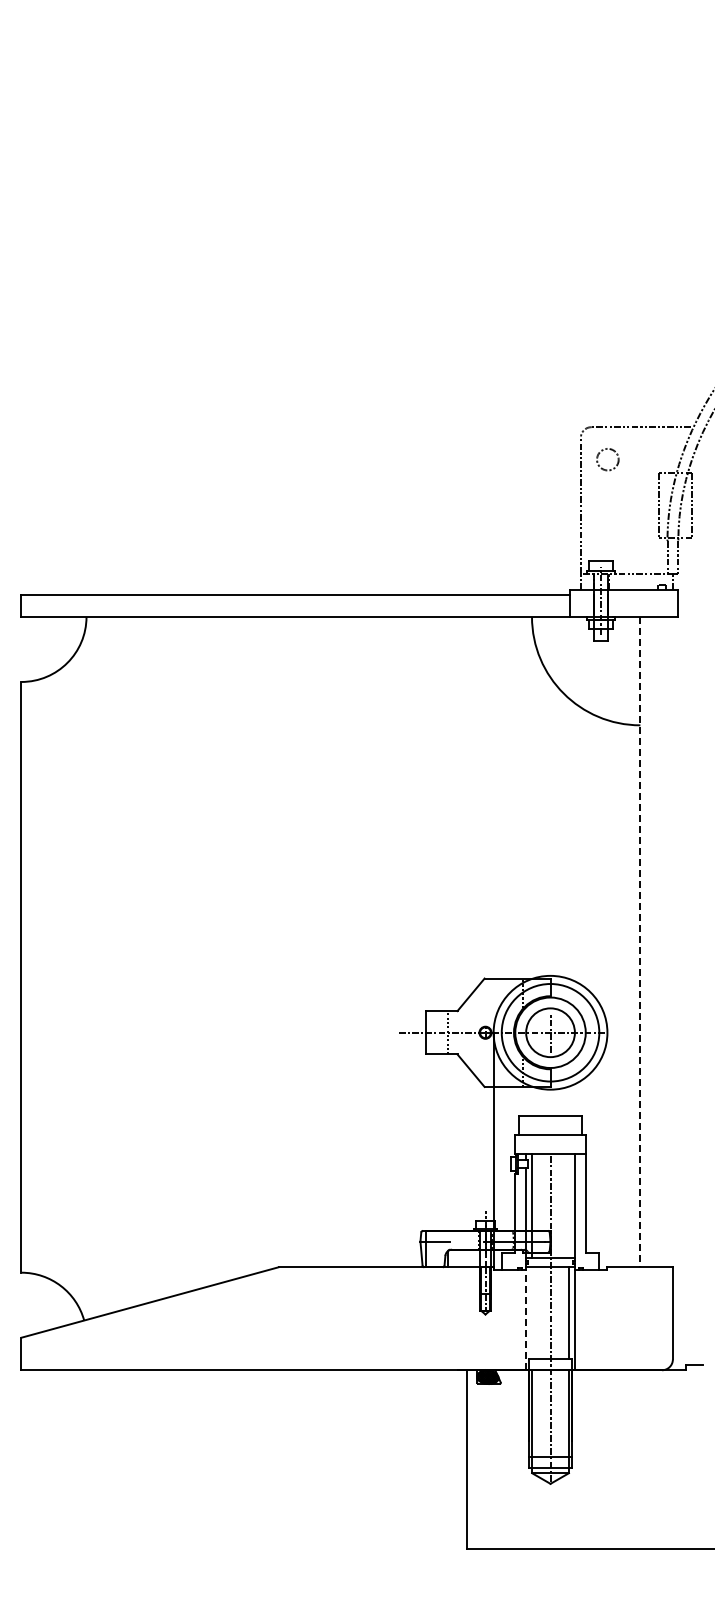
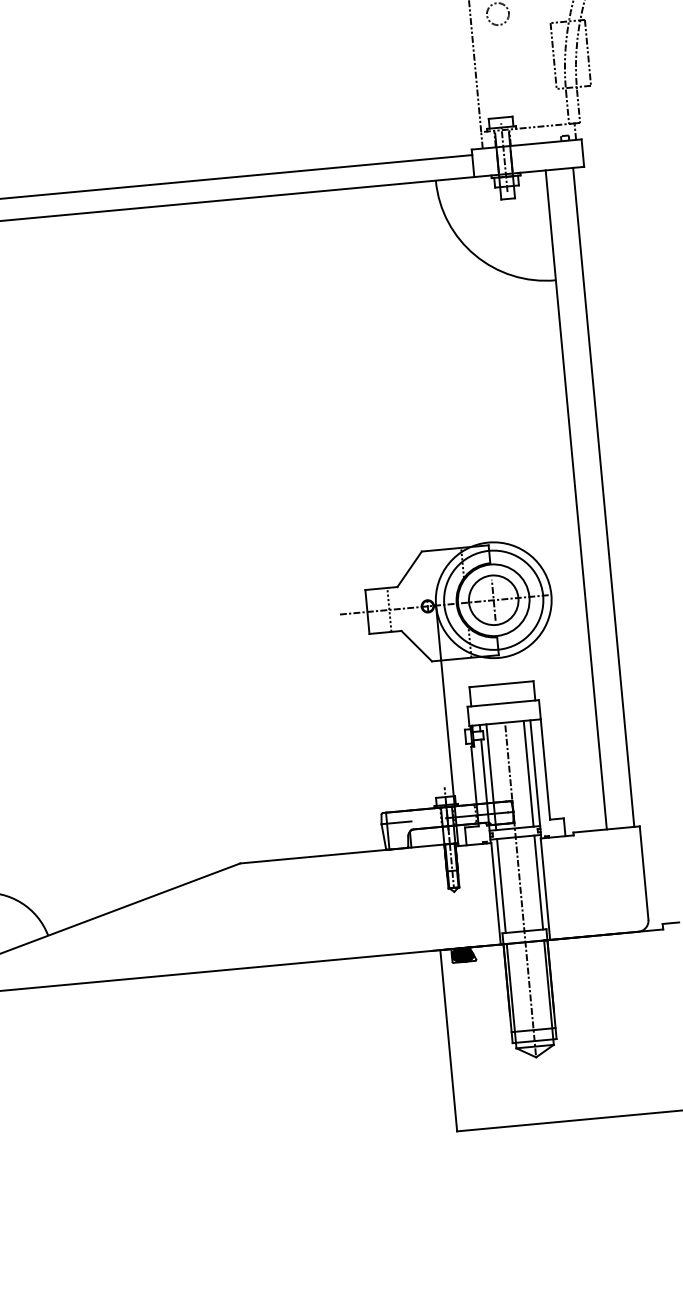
line: (667, 941) -> (603, 496), added
line: (640, 942) -> (576, 500), dashed -> solid
line: (568, 1205) -> (528, 773), added
line: (532, 1312) -> (501, 885), added
line: (526, 1319) -> (496, 893), dashed -> solid

